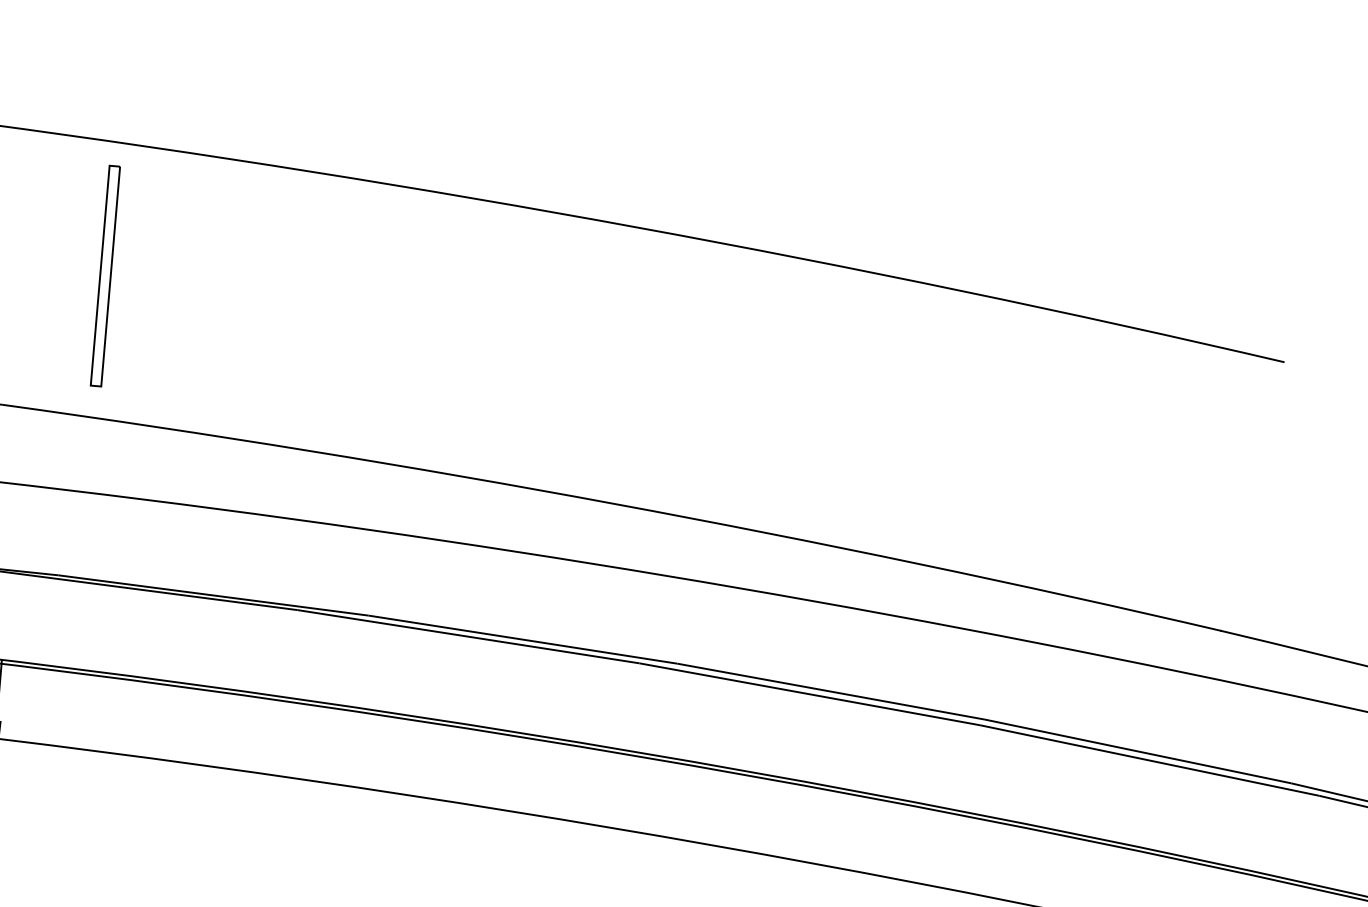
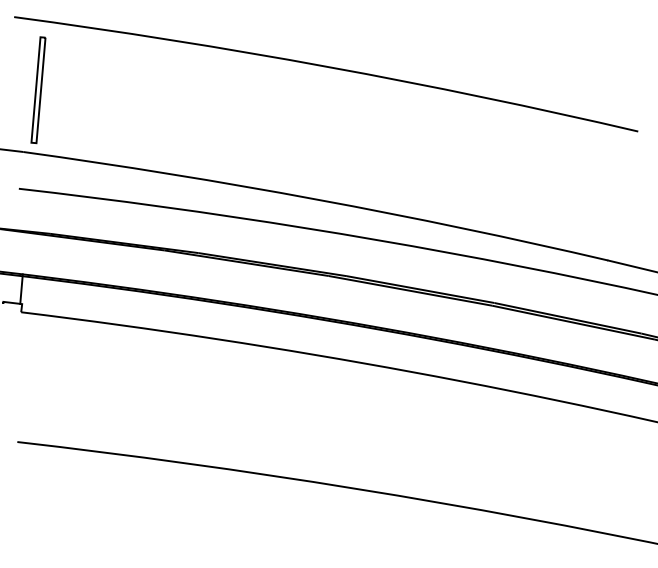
part: (105, 276) -> (38, 90), moved

